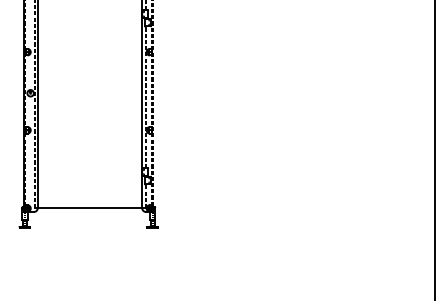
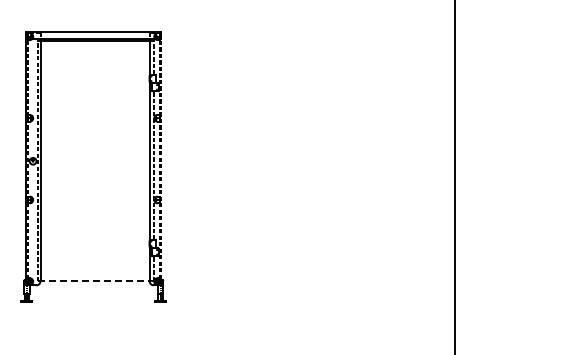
line: (91, 208) -> (96, 281), solid -> dashed

